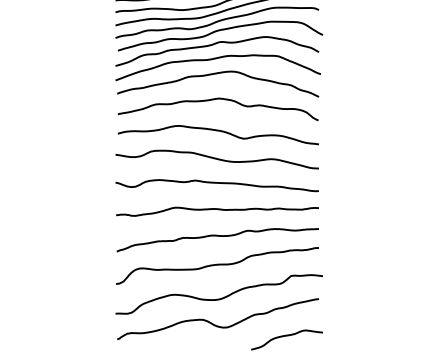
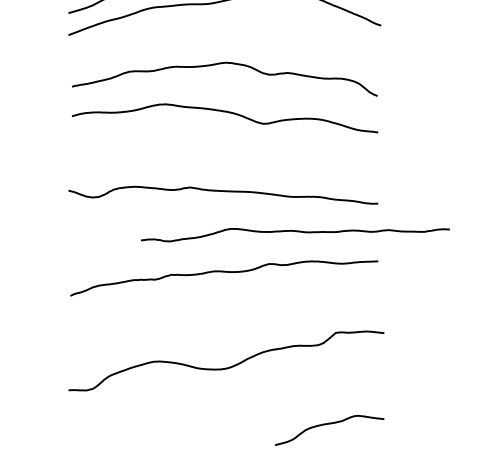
curve: (217, 74) -> (223, 26), removed
curve: (216, 159) -> (222, 155), removed
curve: (217, 210) -> (295, 233), moved
curve: (217, 265) -> (223, 316), removed
curve: (215, 324) -> (220, 406), removed

